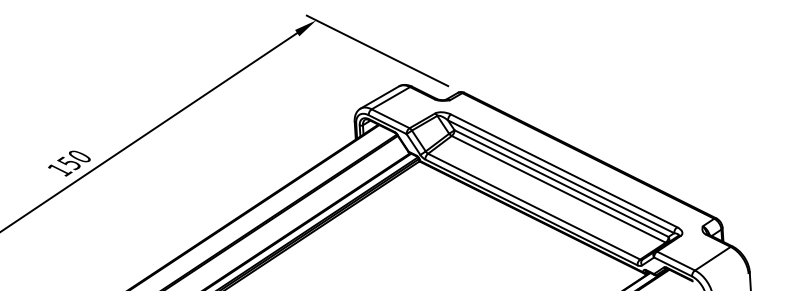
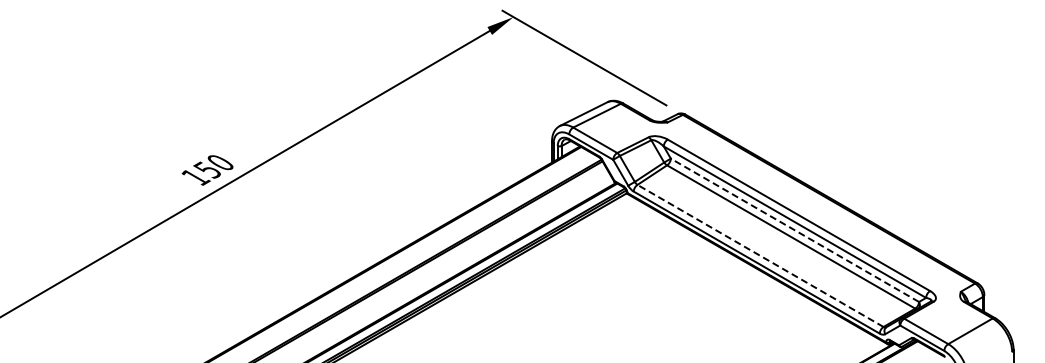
line: (561, 183) -> (794, 230), solid -> dashed
line: (534, 206) -> (760, 255), solid -> dashed

